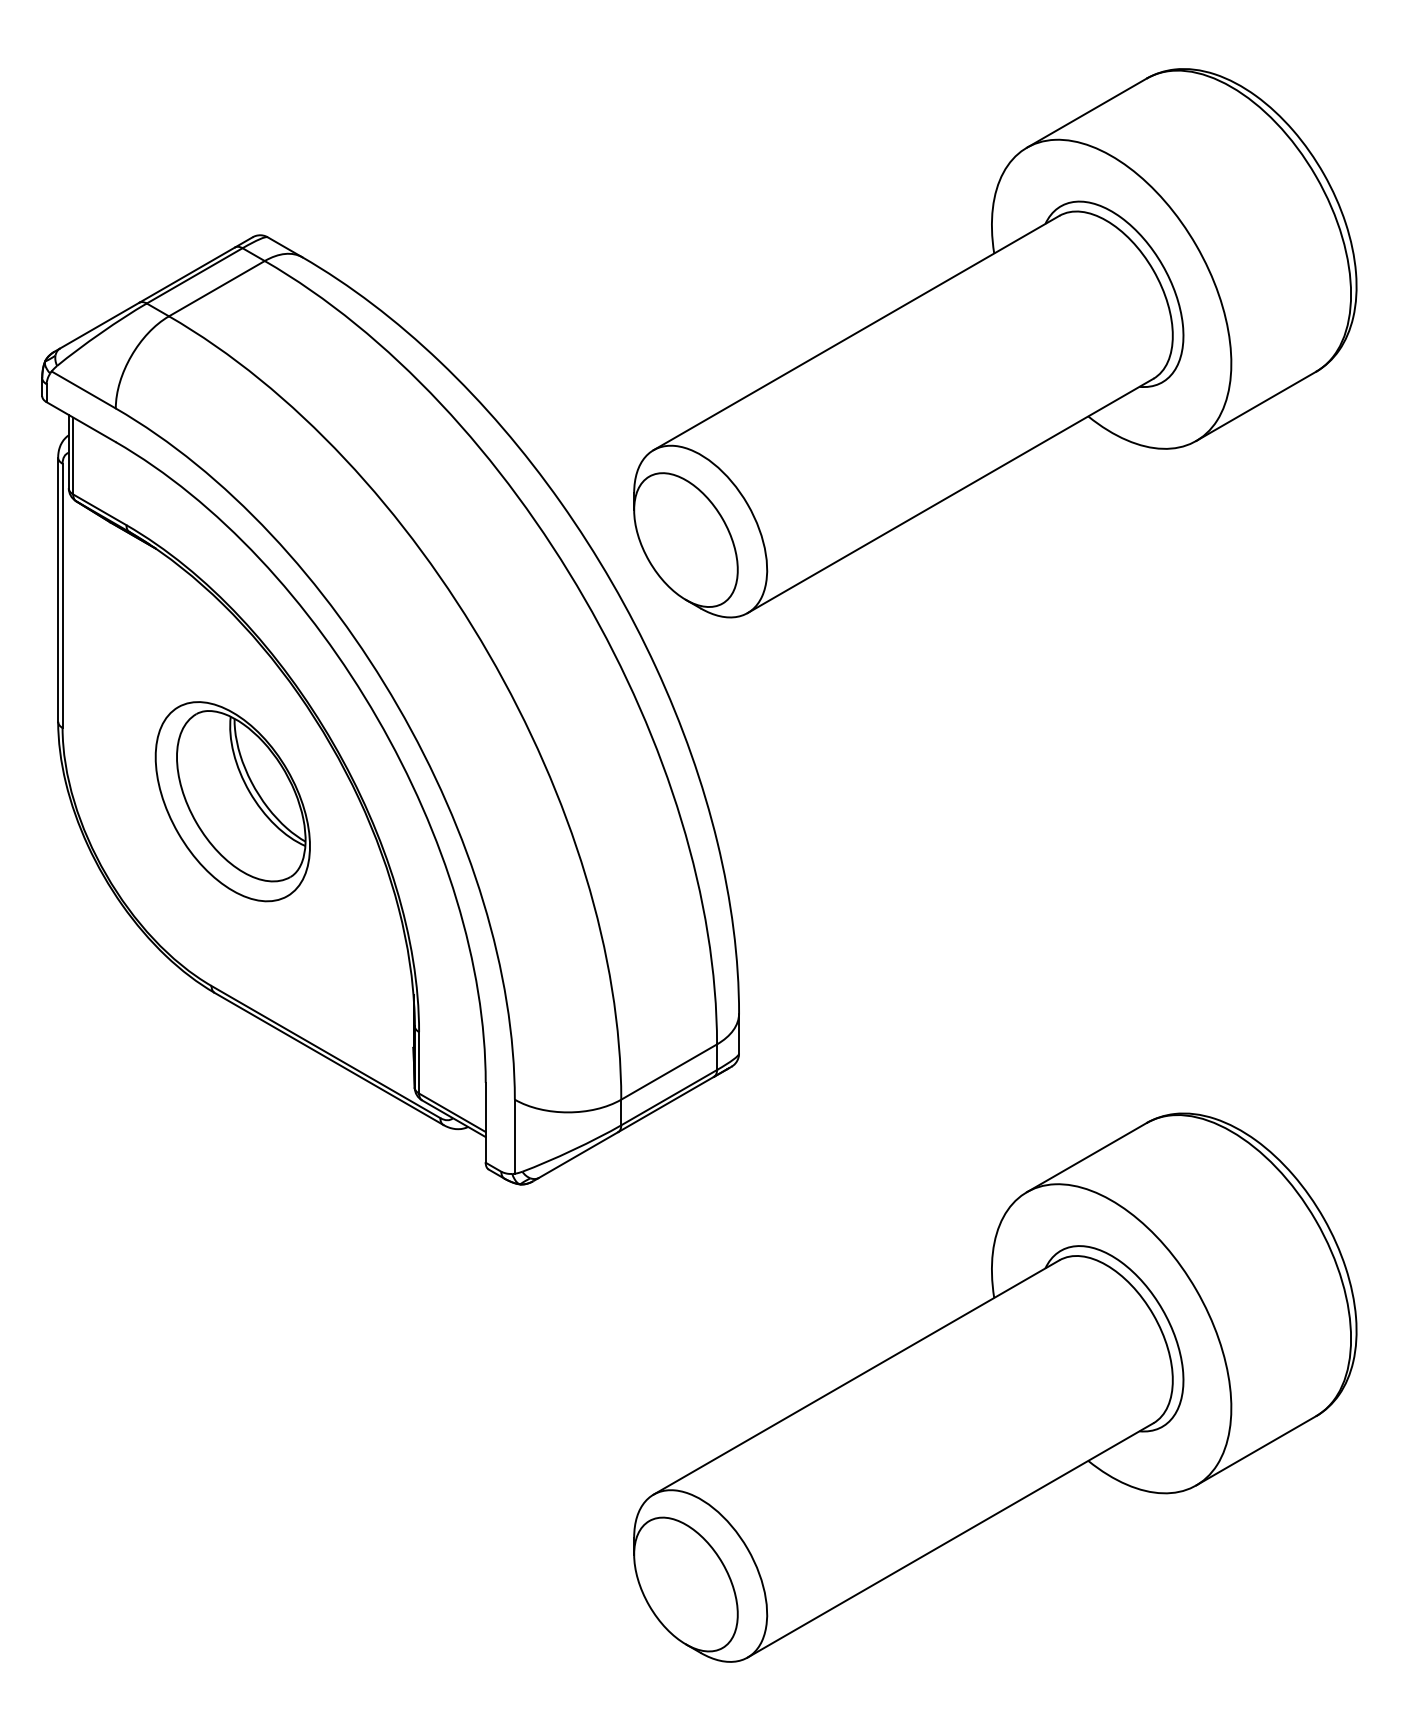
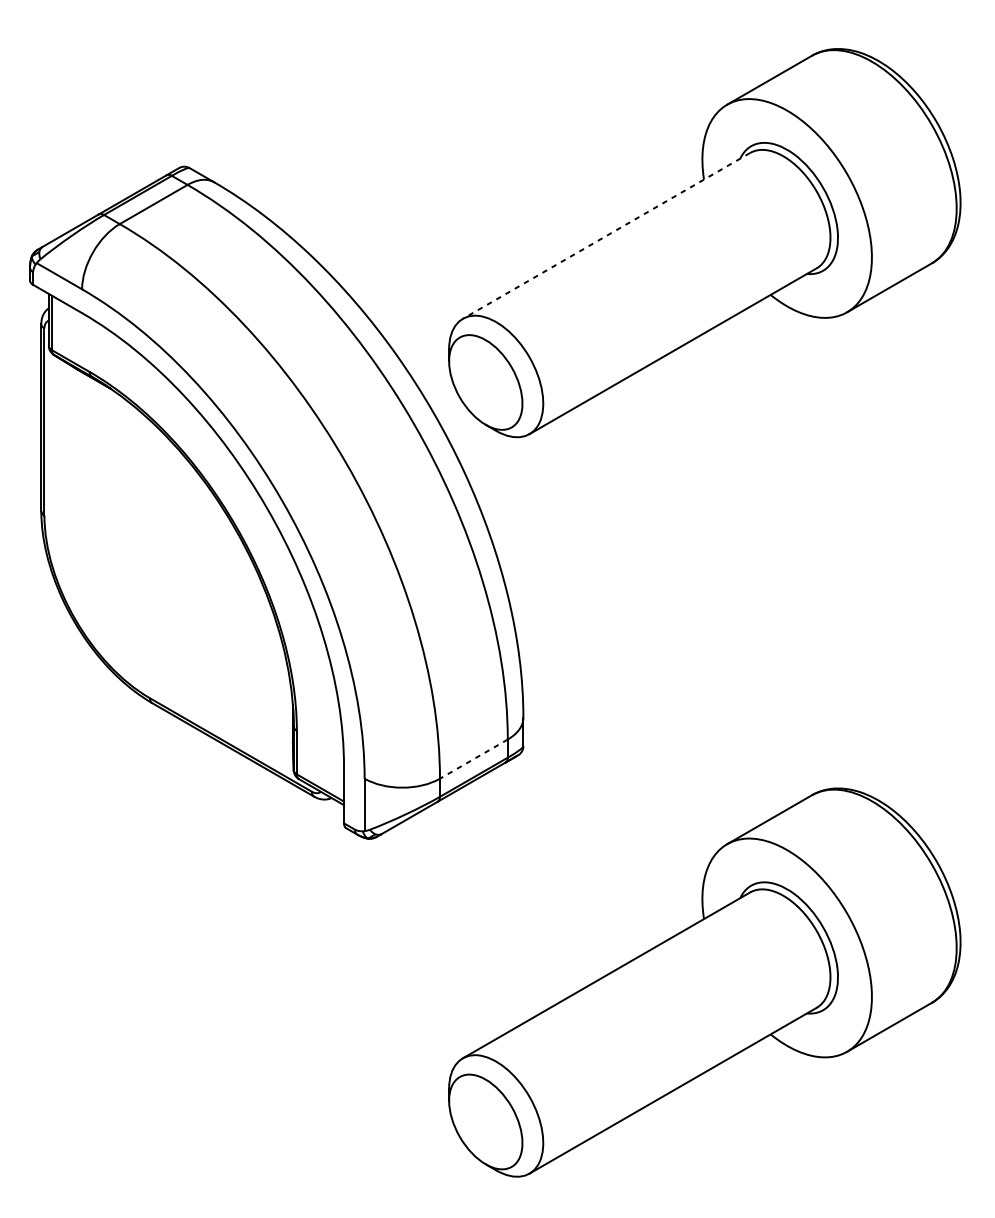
line: (856, 333) -> (606, 236), solid -> dashed
part: (232, 801) -> (164, 567), removed
line: (668, 1072) -> (473, 759), solid -> dashed

